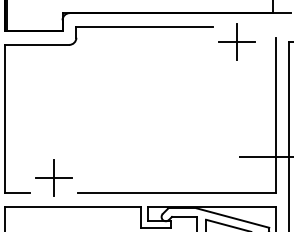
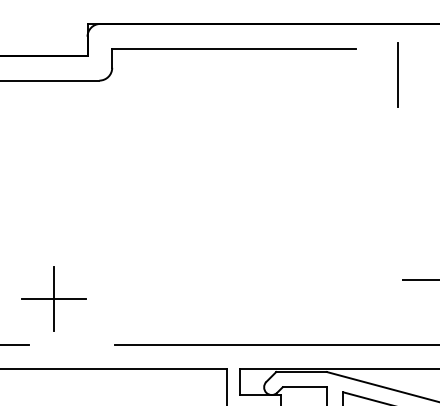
line: (236, 41) -> (397, 74), removed
part: (53, 177) -> (53, 297), moved

